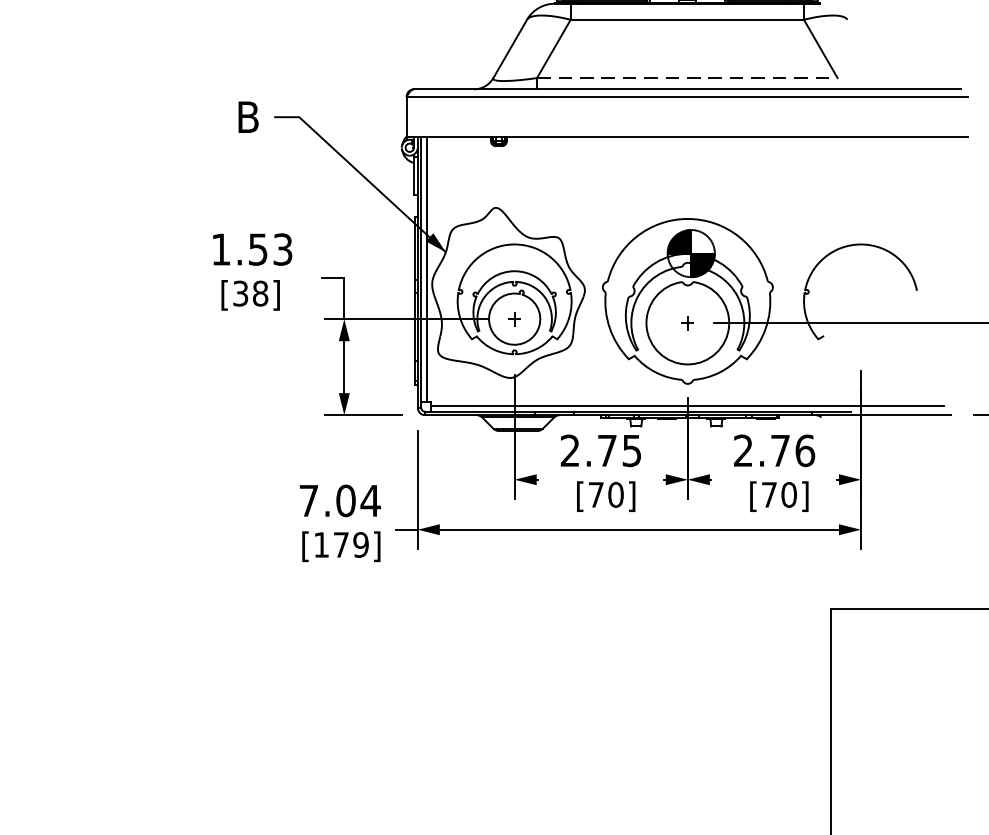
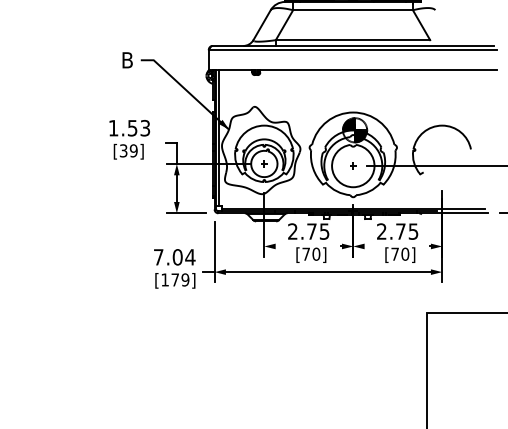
line: (688, 78) -> (353, 40), dashed -> solid
text: (259, 292) -> (133, 150), [38] -> [39]
text: (805, 450) -> (413, 231), 2.76 -> 2.75

